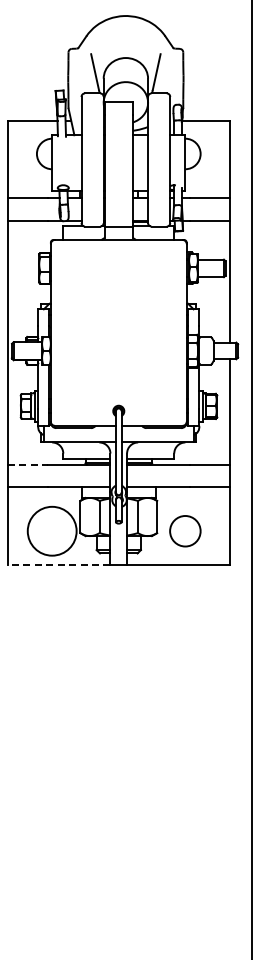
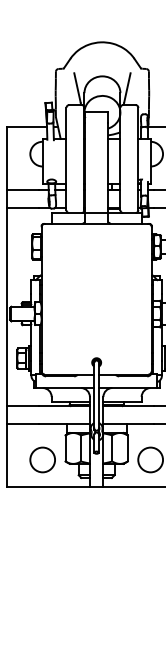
line: (27, 464) -> (22, 405), dashed -> solid
circle: (51, 530) -> (42, 459), size x0.62
line: (58, 564) -> (47, 486), dashed -> solid

